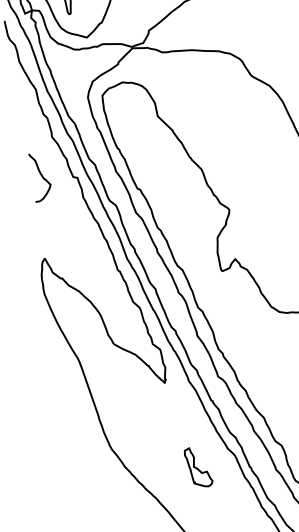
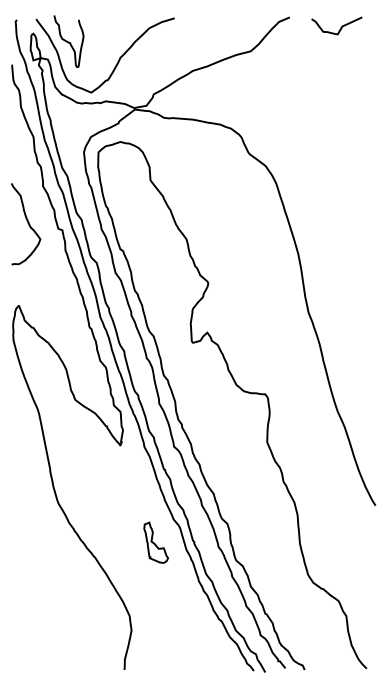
part: (41, 177) -> (26, 224), size x1.67
part: (197, 467) -> (155, 542), moved

